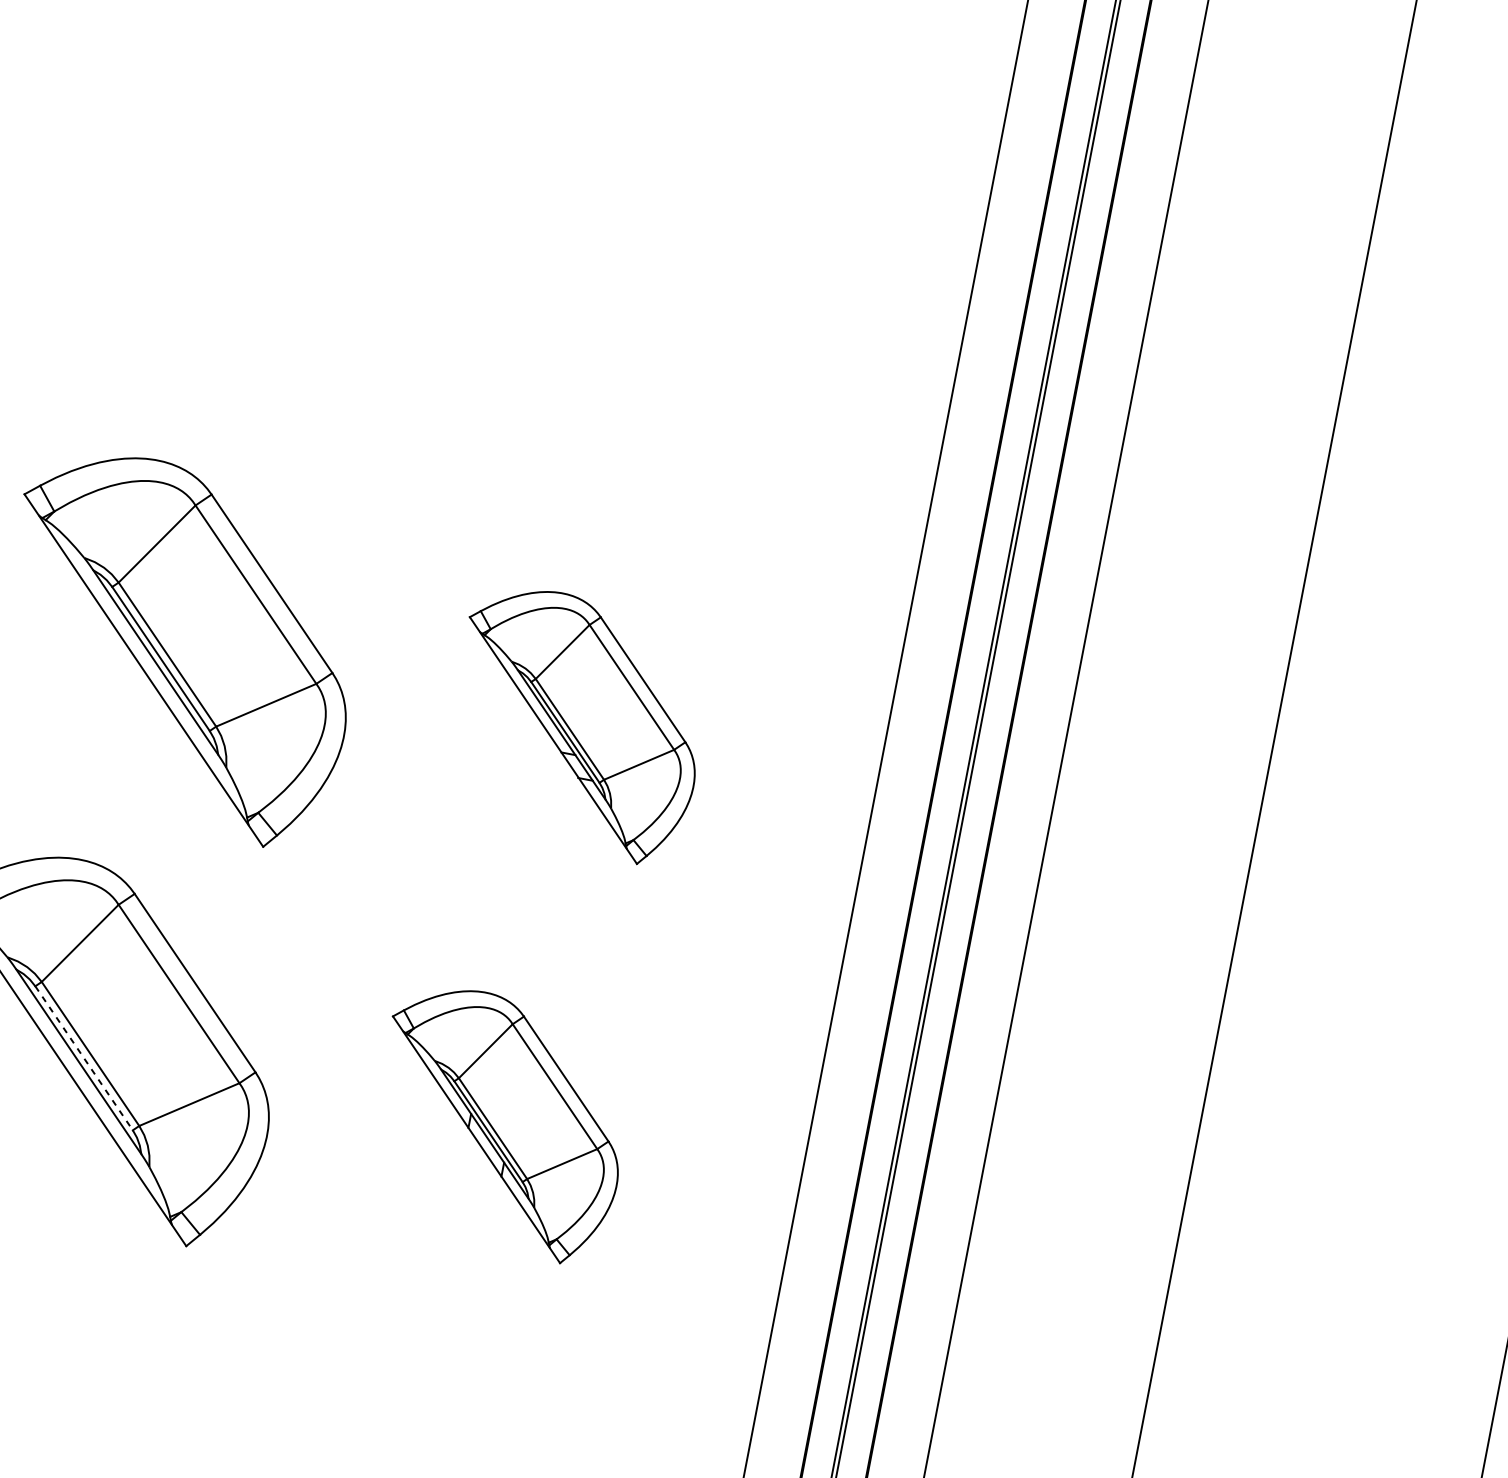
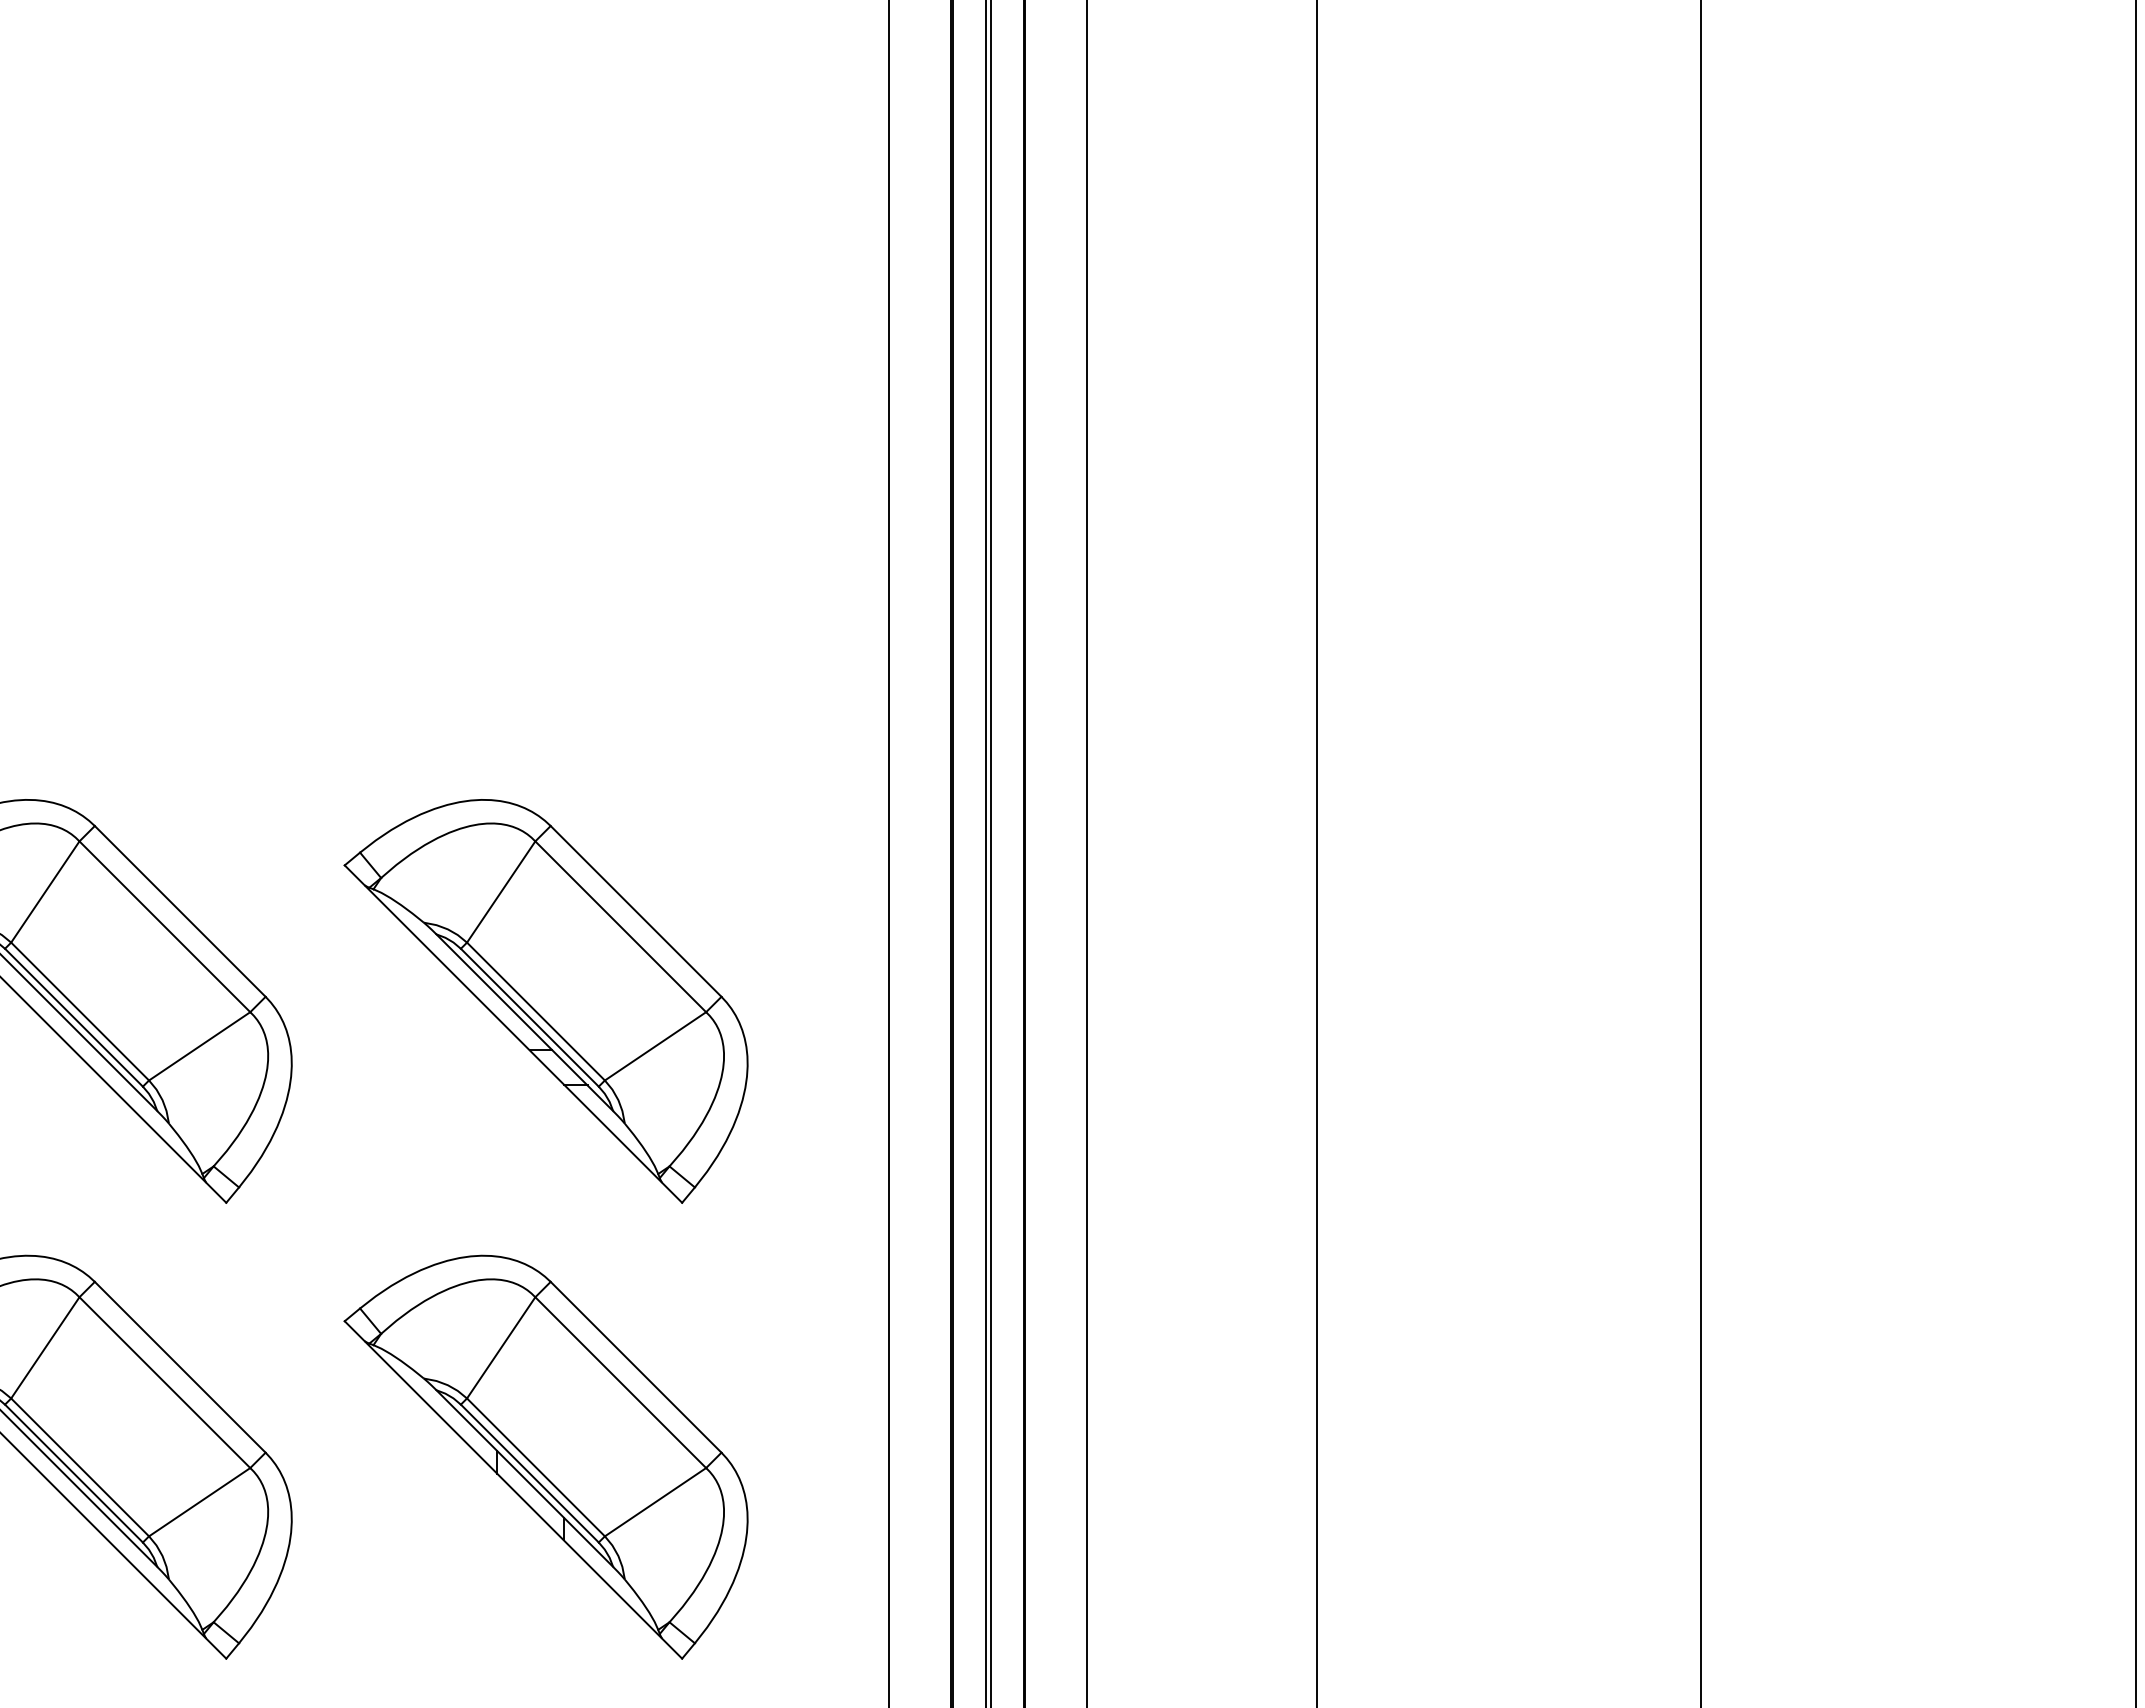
part: (576, 724) -> (545, 1001), size x1.43
line: (84, 1058) -> (74, 1473), dashed -> solid
part: (500, 1122) -> (545, 1456), size x1.43

